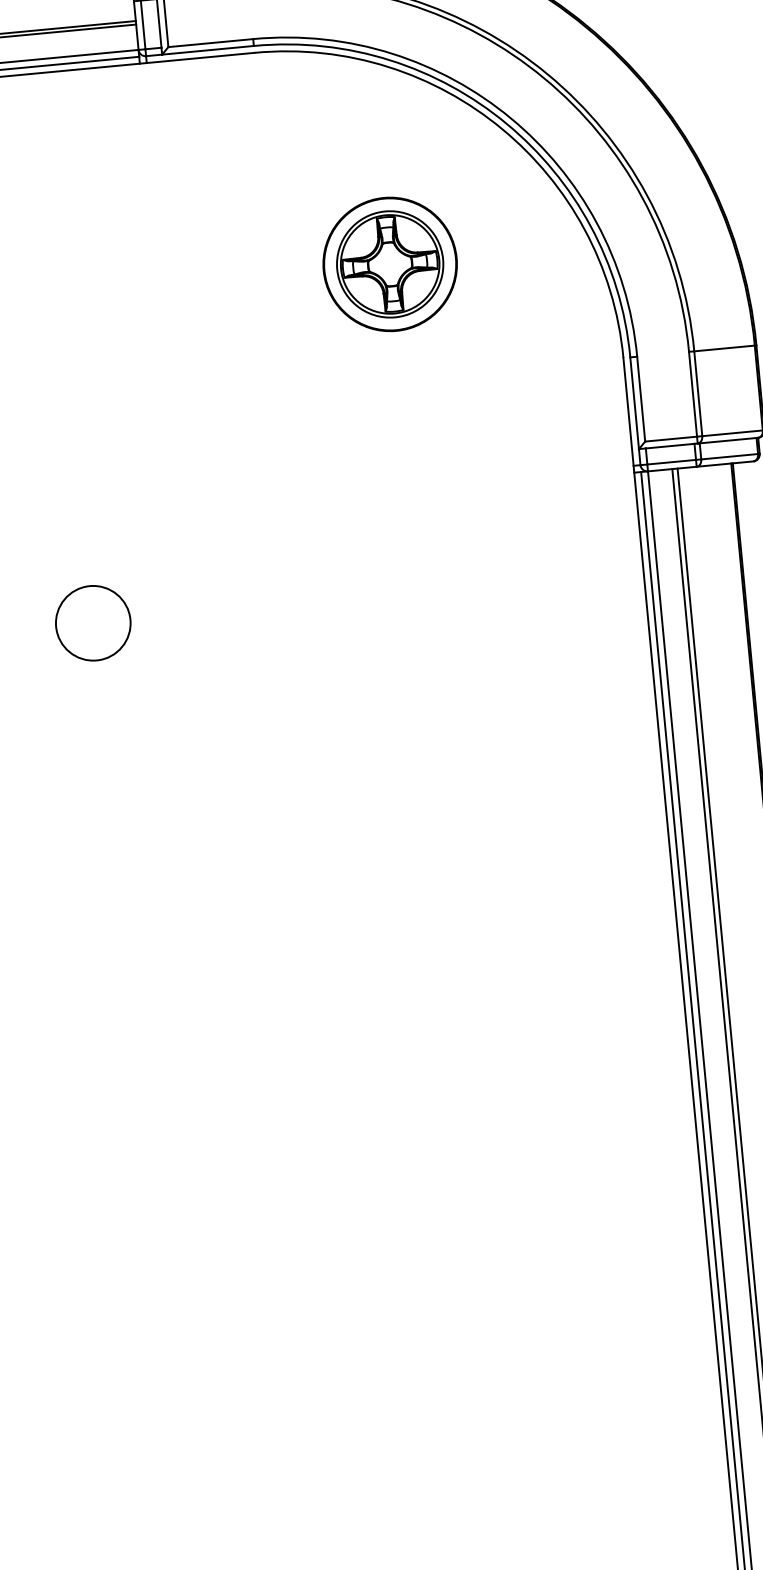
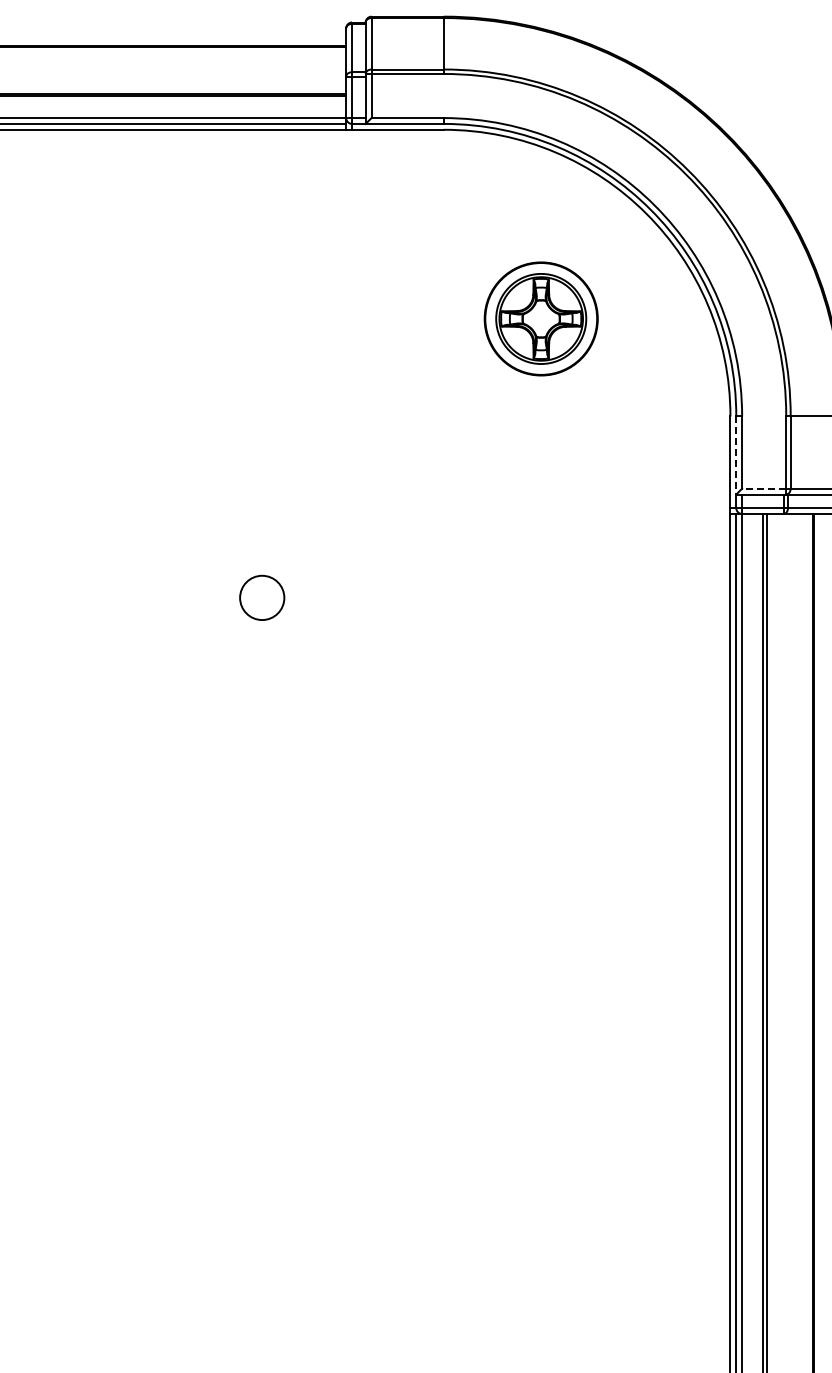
line: (635, 404) -> (736, 456), solid -> dashed
line: (670, 439) -> (763, 488), solid -> dashed
circle: (92, 622) -> (261, 597), size x0.7

